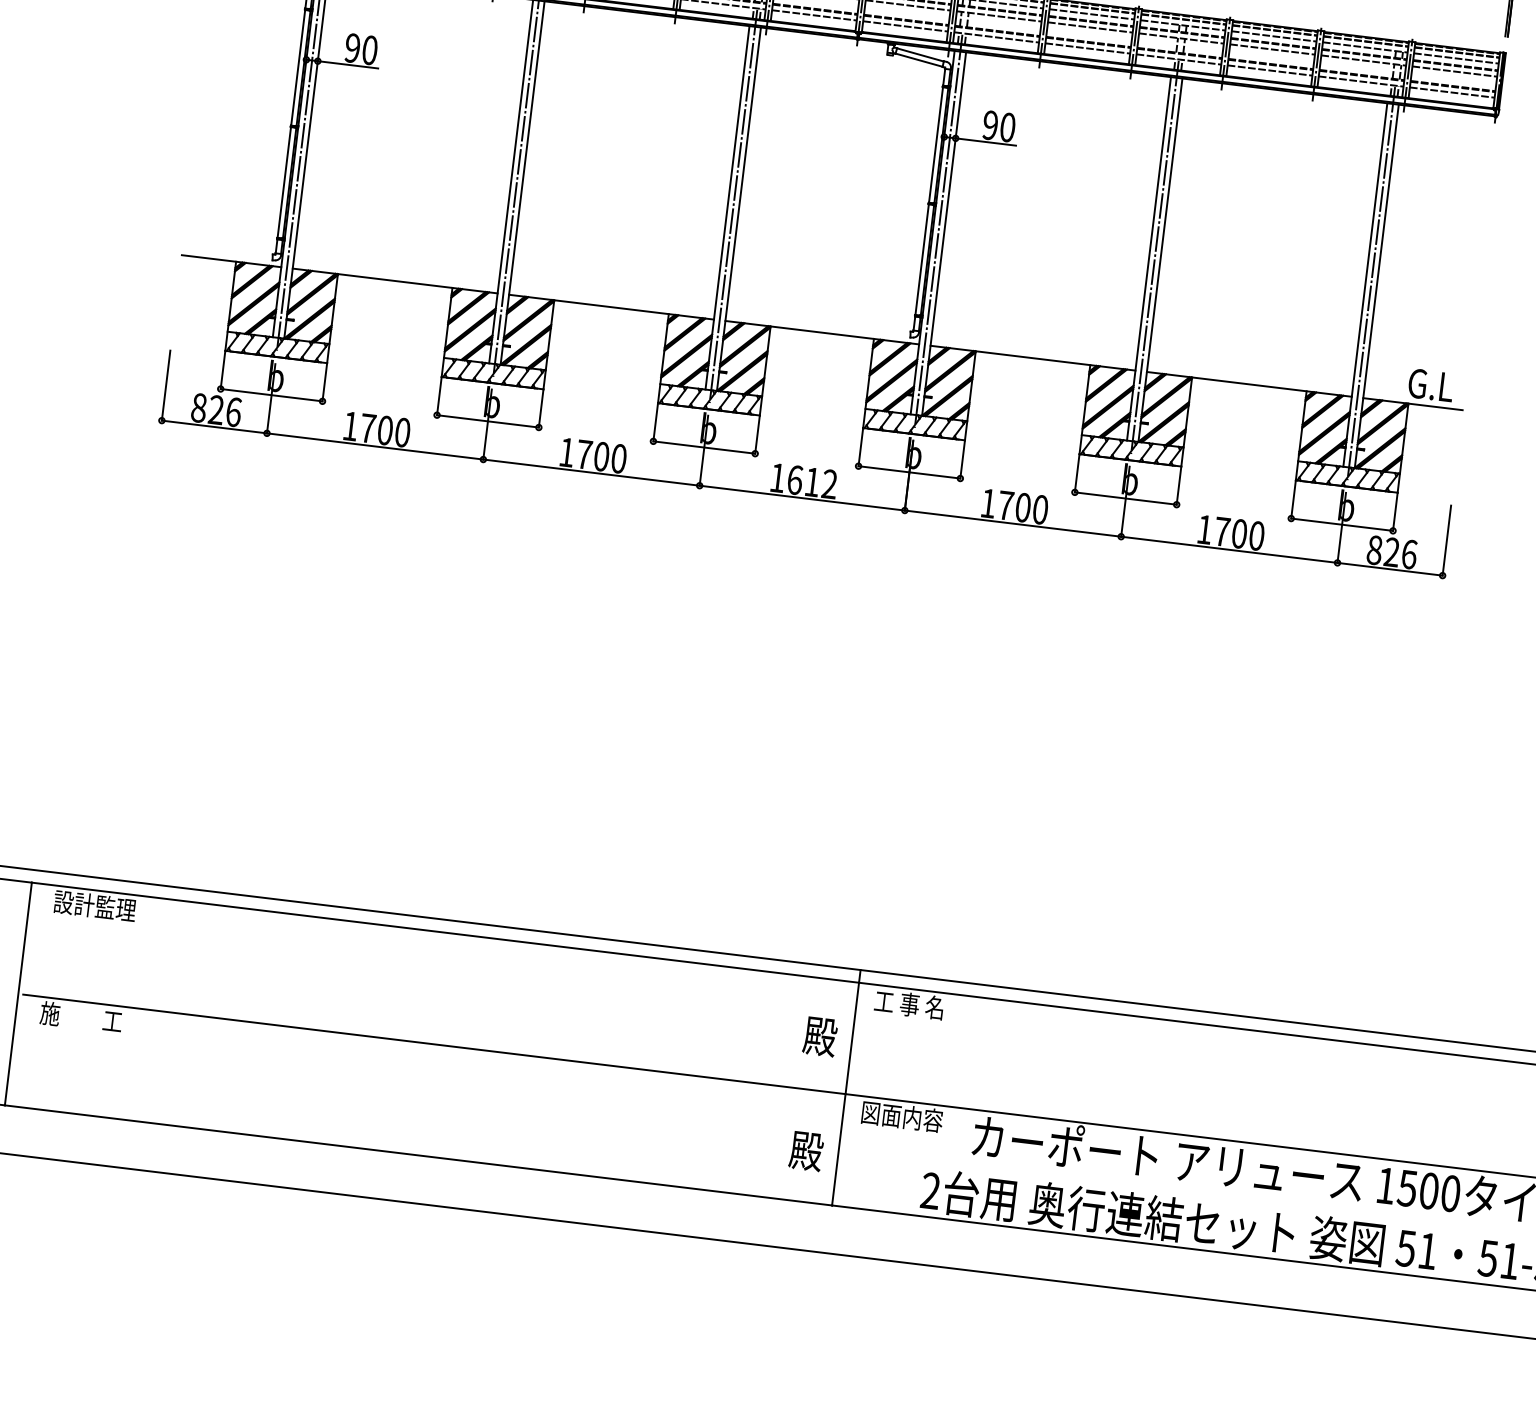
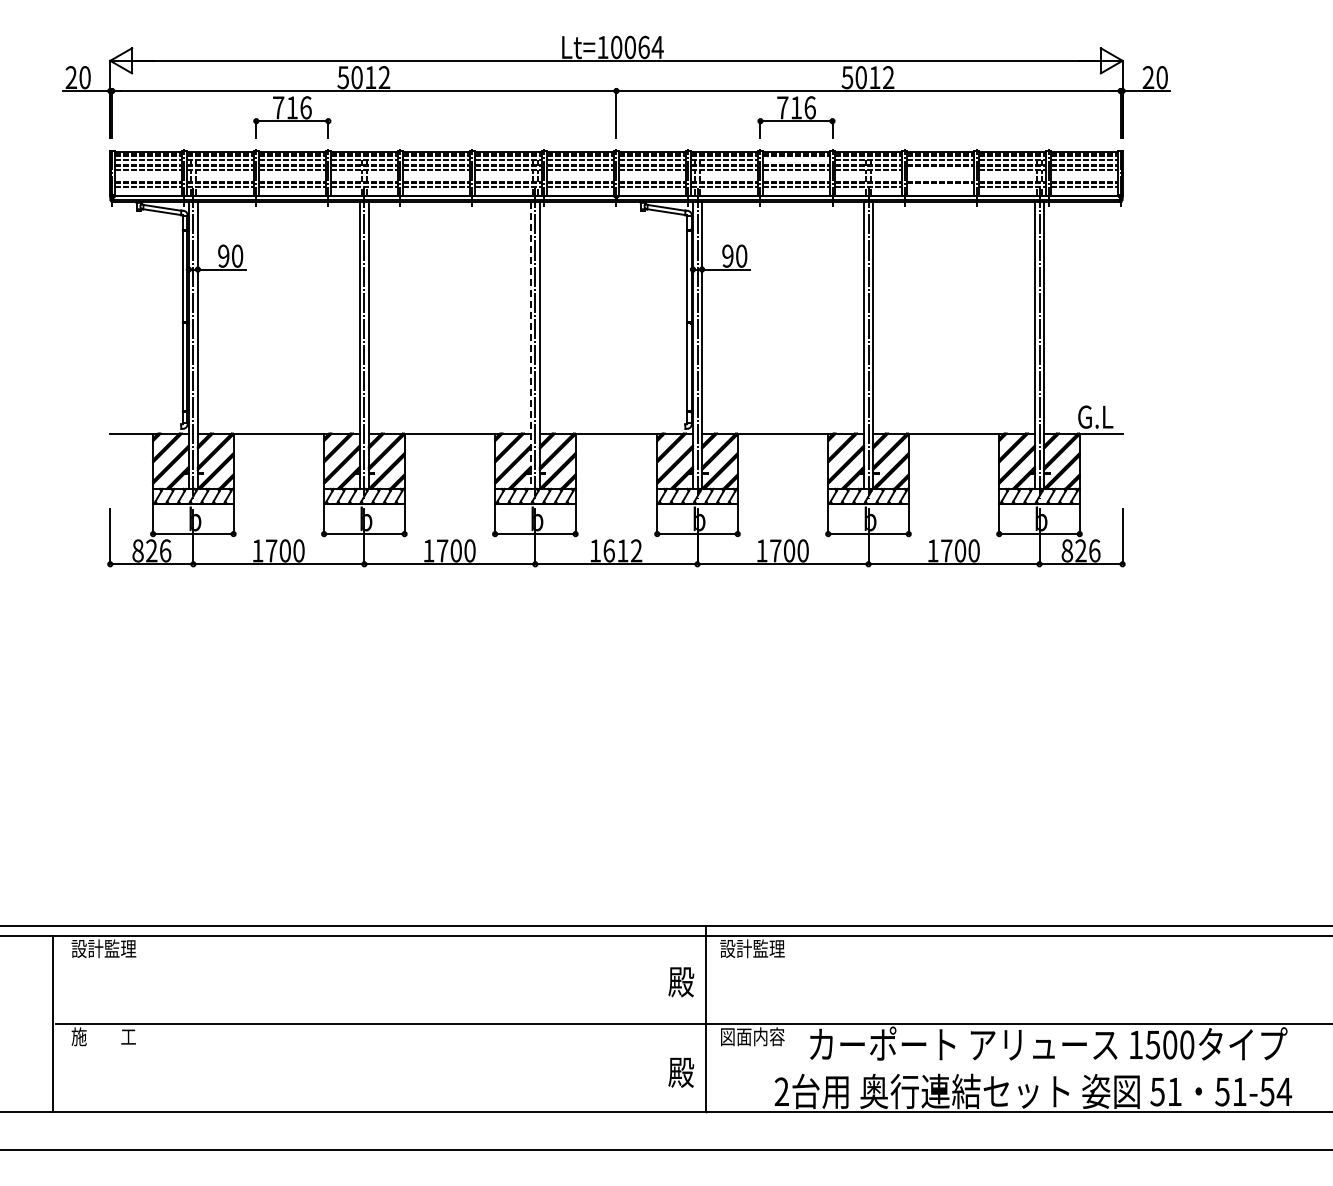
line: (1091, 14) -> (796, 160), removed
line: (1272, 49) -> (940, 170), removed
line: (1269, 71) -> (940, 187), removed
line: (727, 208) -> (530, 345), solid -> dashed
text: (915, 1005) -> (752, 948), 工 事 名 -> 設計監理

